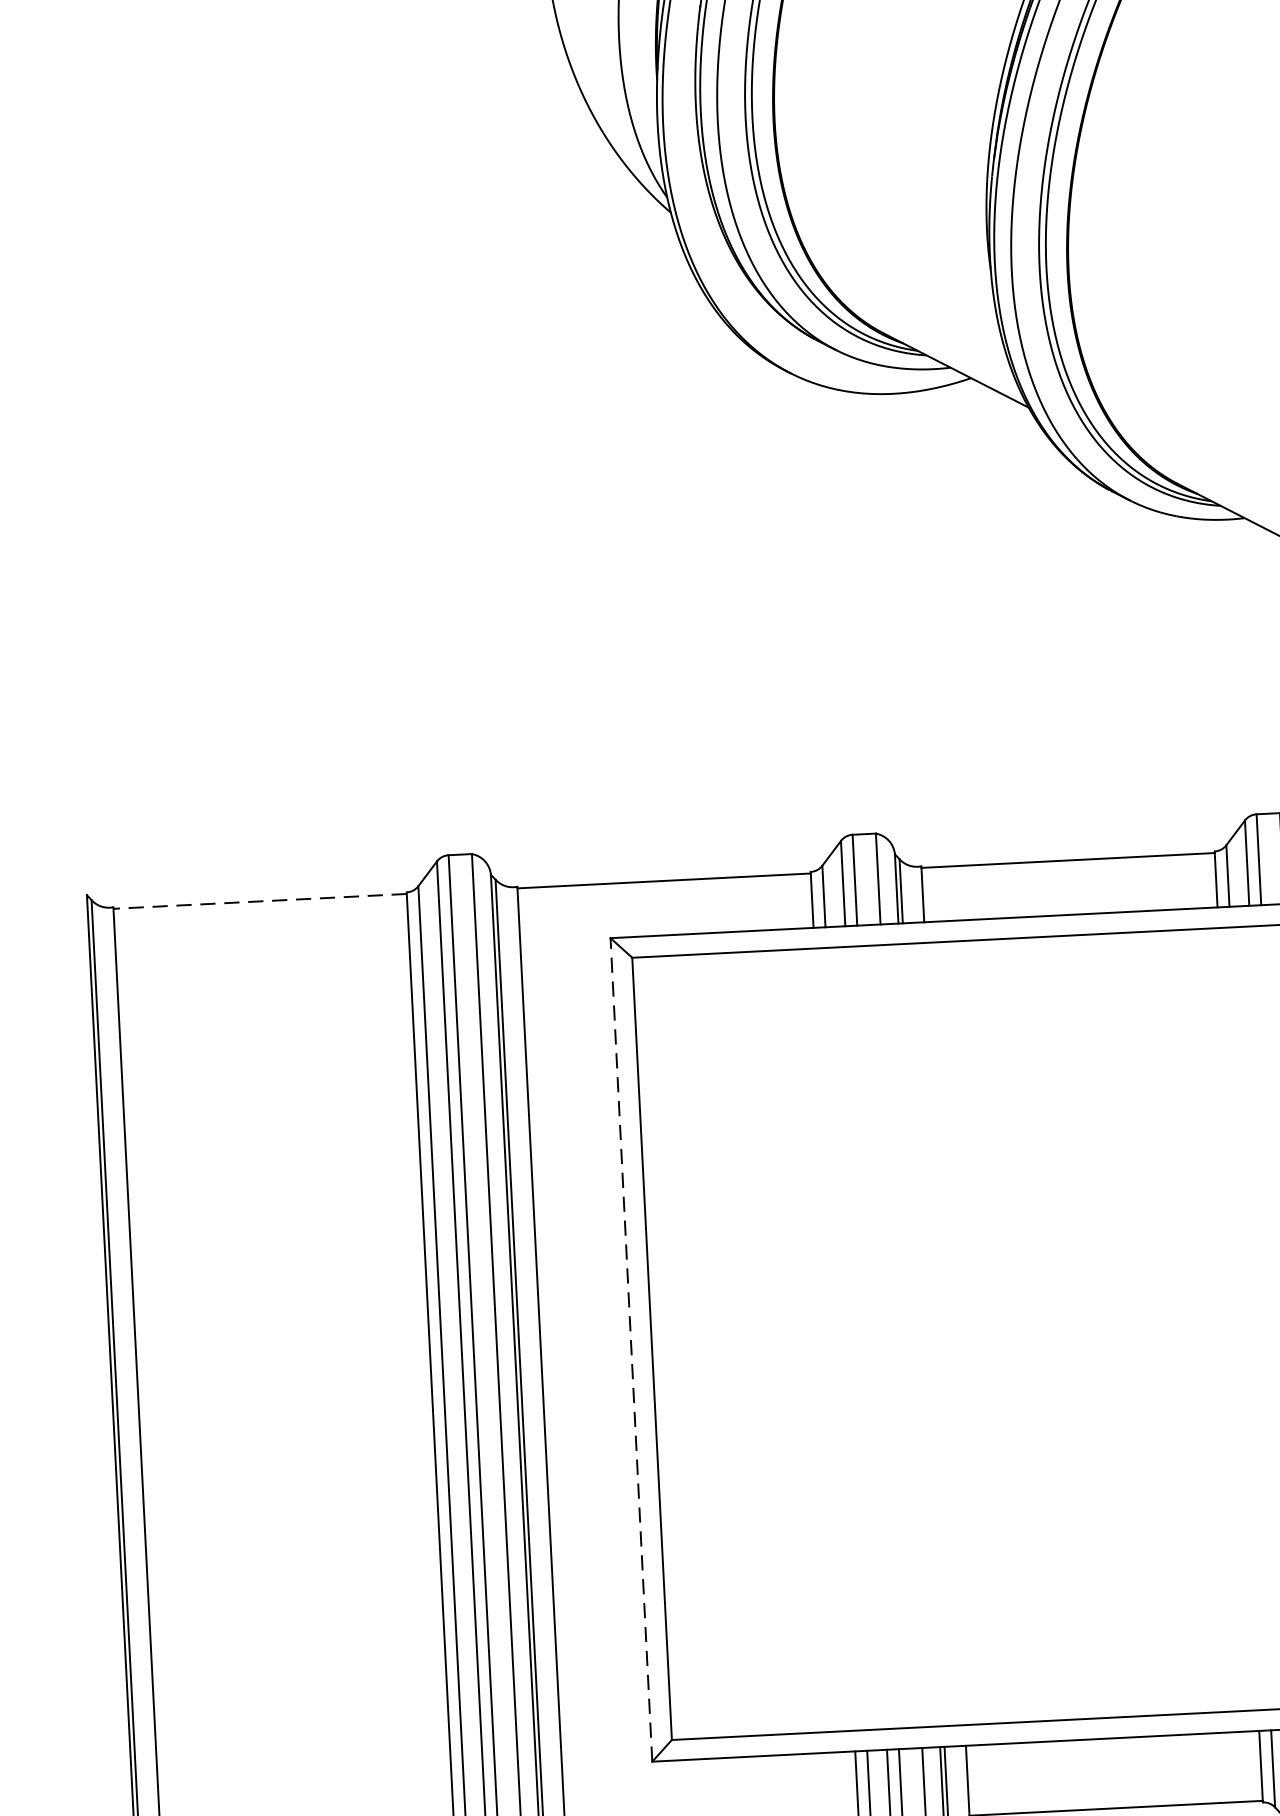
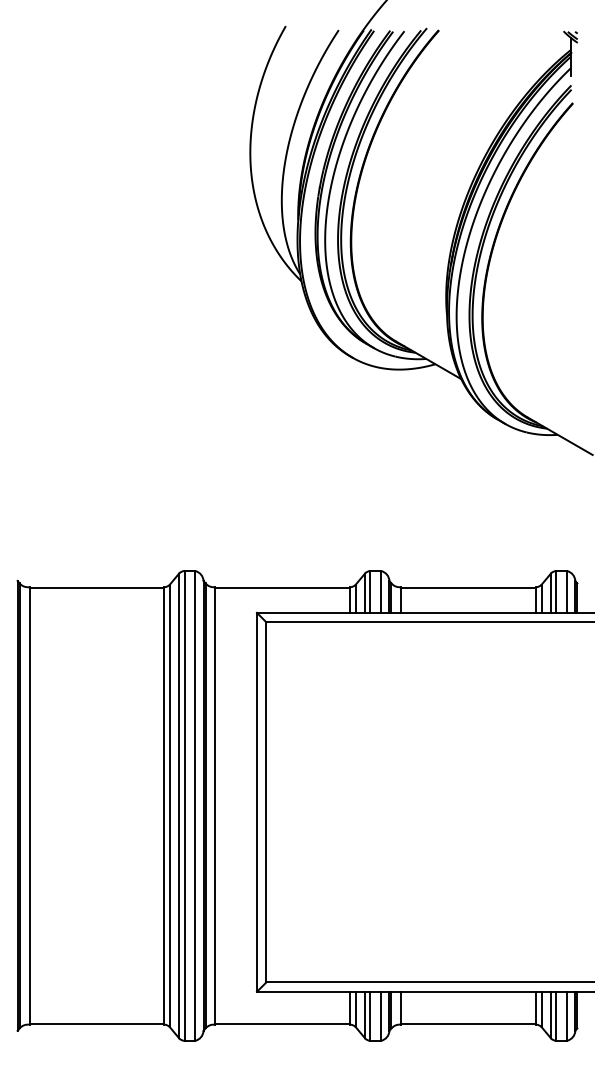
line: (259, 900) -> (96, 587), dashed -> solid
line: (630, 1348) -> (256, 801), dashed -> solid

